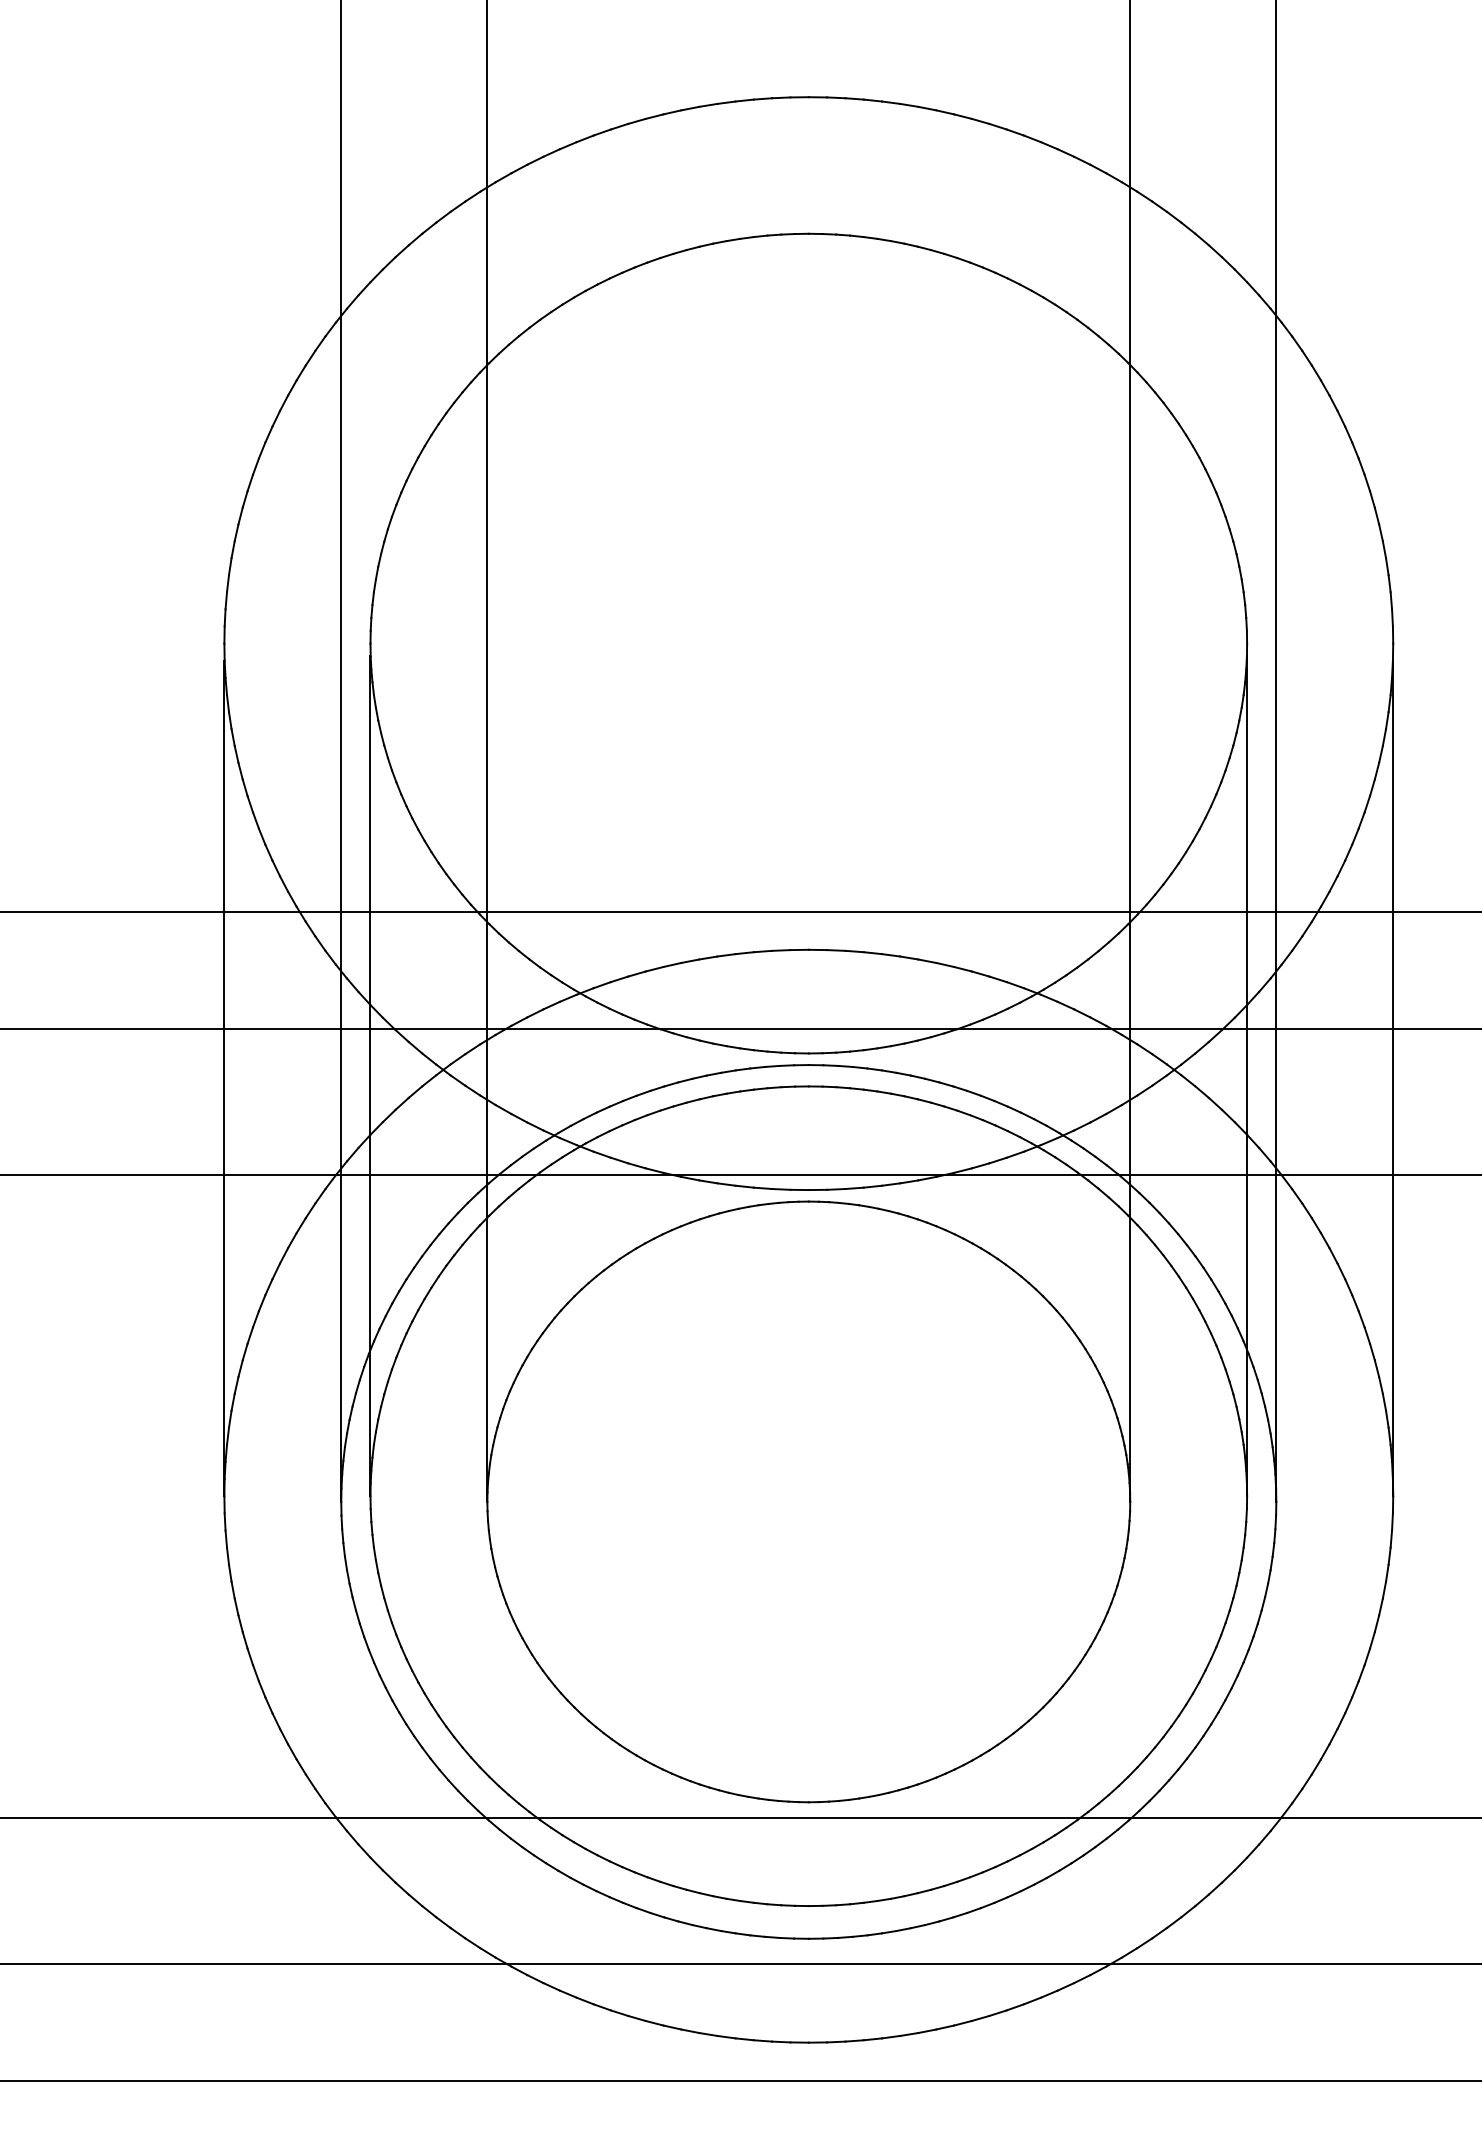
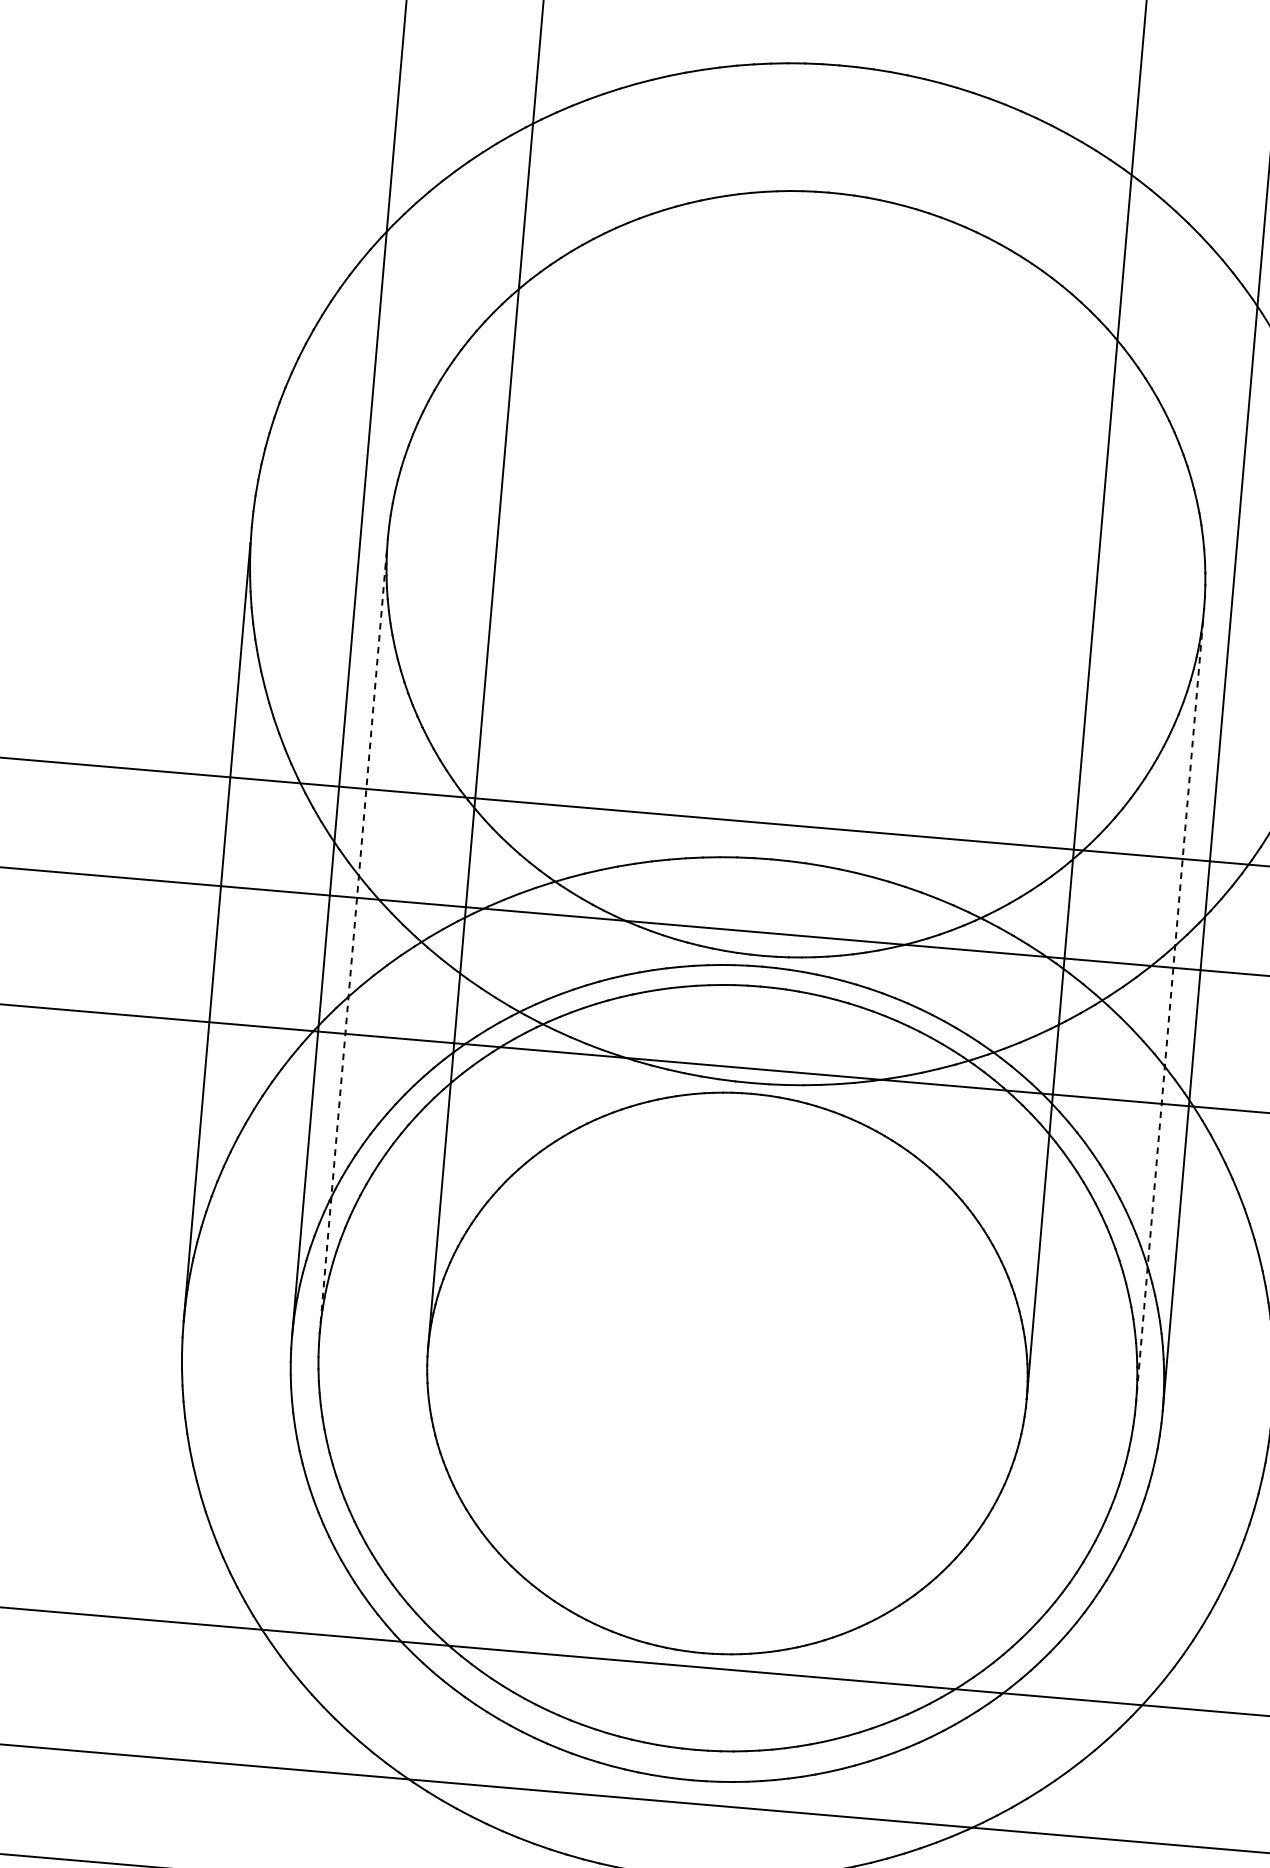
line: (370, 1076) -> (353, 942), solid -> dashed
line: (1247, 1076) -> (1169, 1012), solid -> dashed

